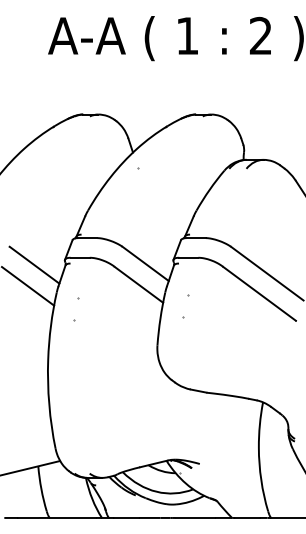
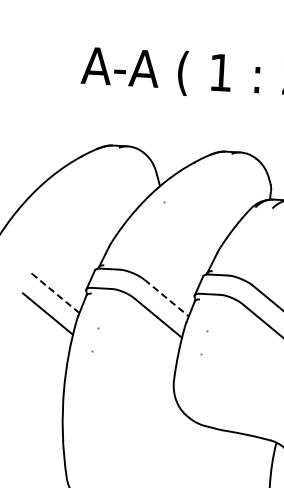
line: (145, 263) -> (166, 297), solid -> dashed
line: (34, 265) -> (55, 293), solid -> dashed

